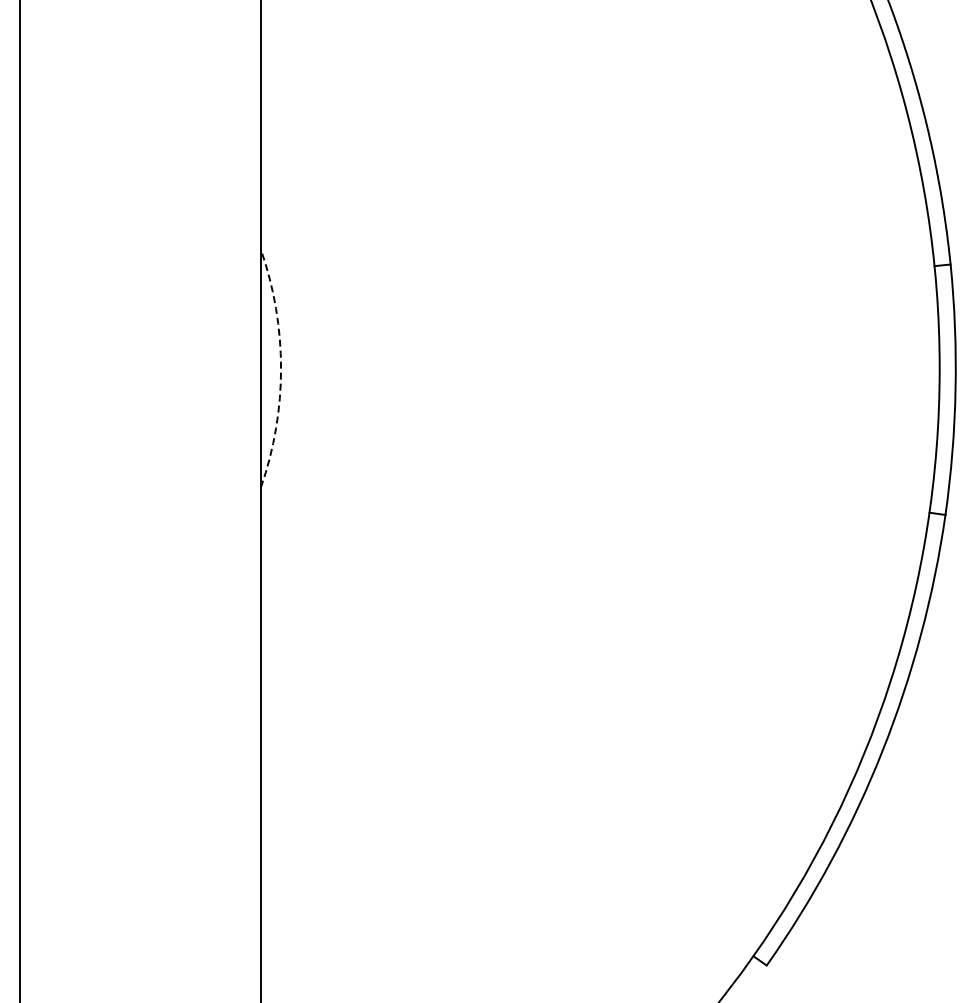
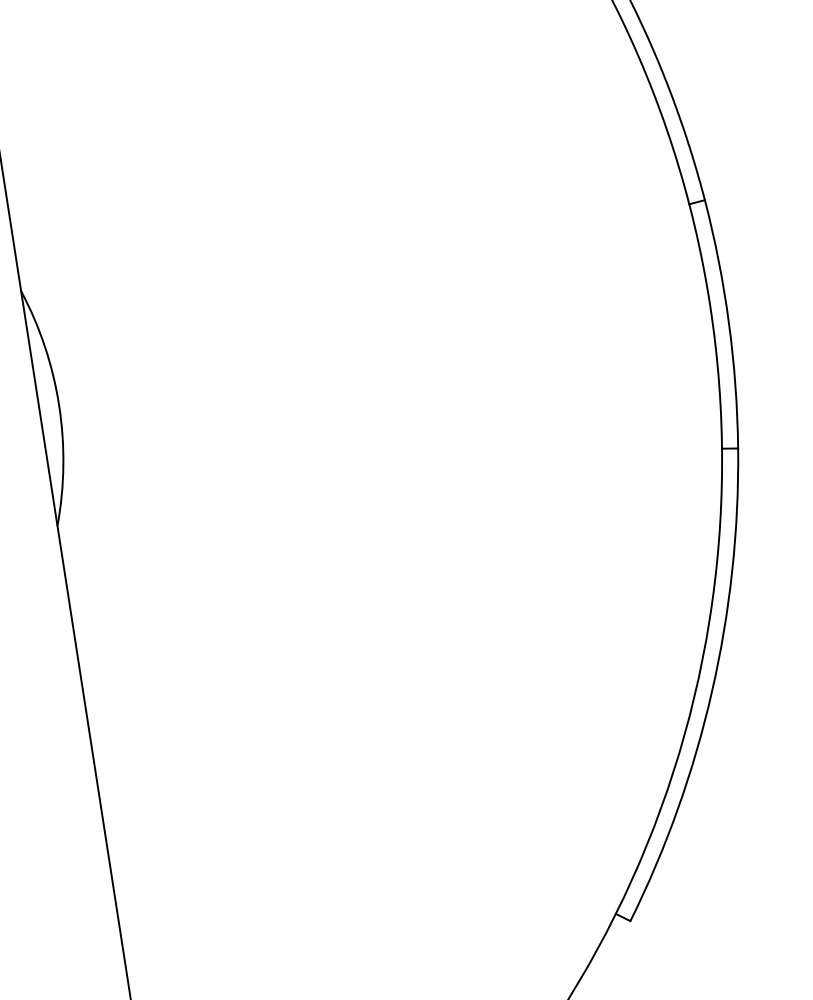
arc: (281, 368) -> (59, 405), dashed -> solid

